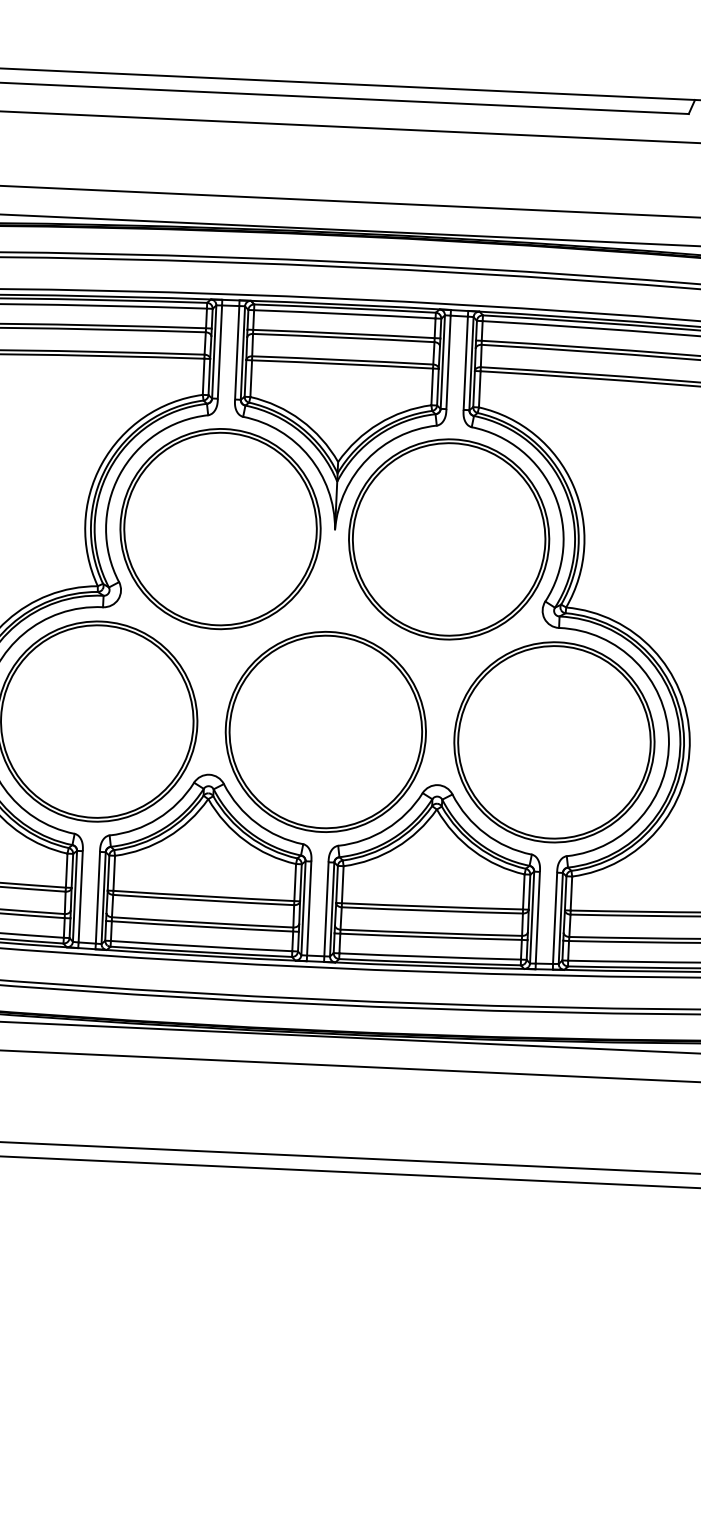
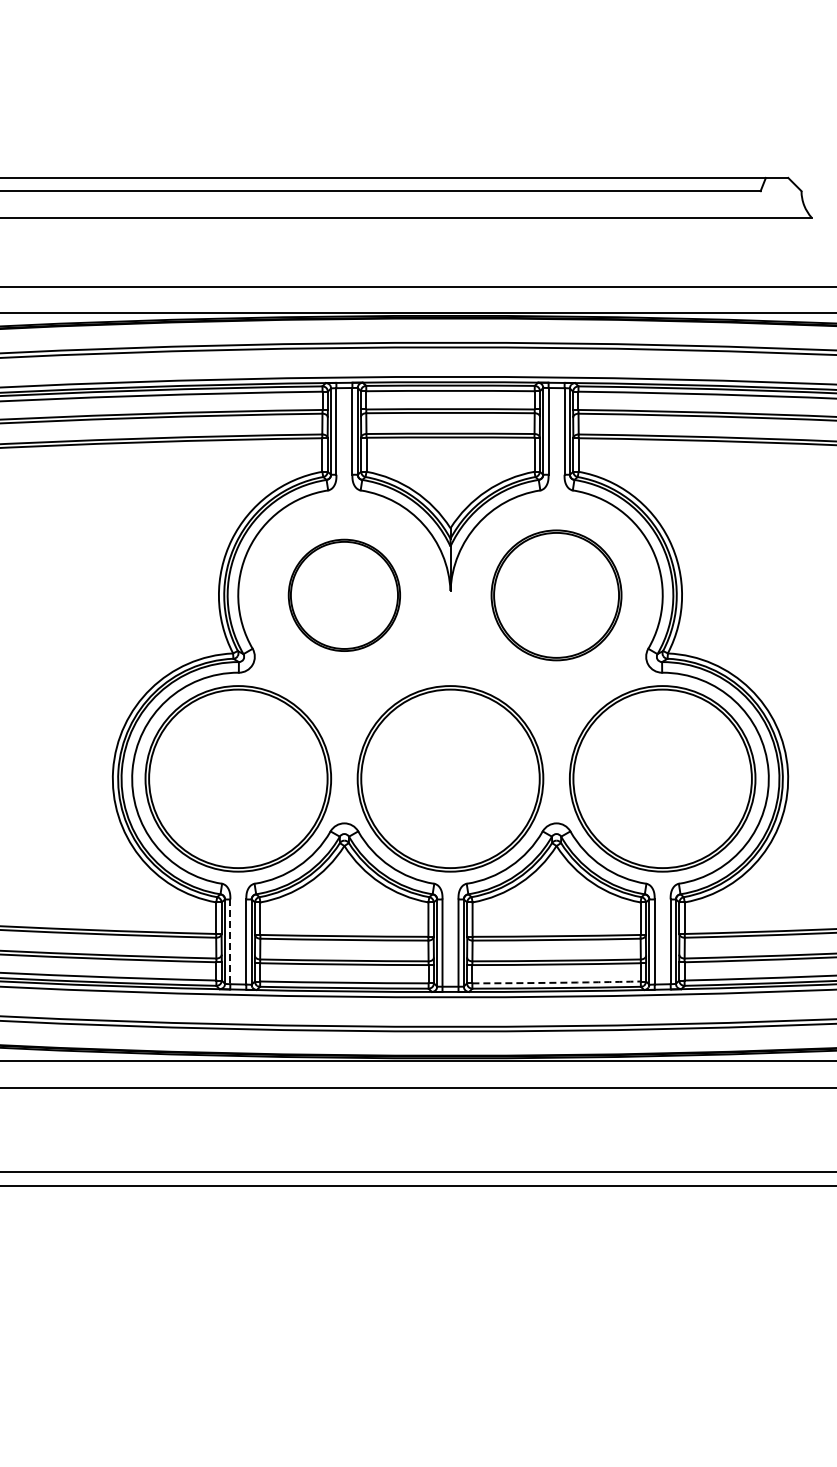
part: (220, 529) -> (344, 595), size x0.6
part: (449, 539) -> (556, 595), size x0.7
line: (80, 897) -> (230, 942), solid -> dashed
arc: (430, 956) -> (556, 982), solid -> dashed

